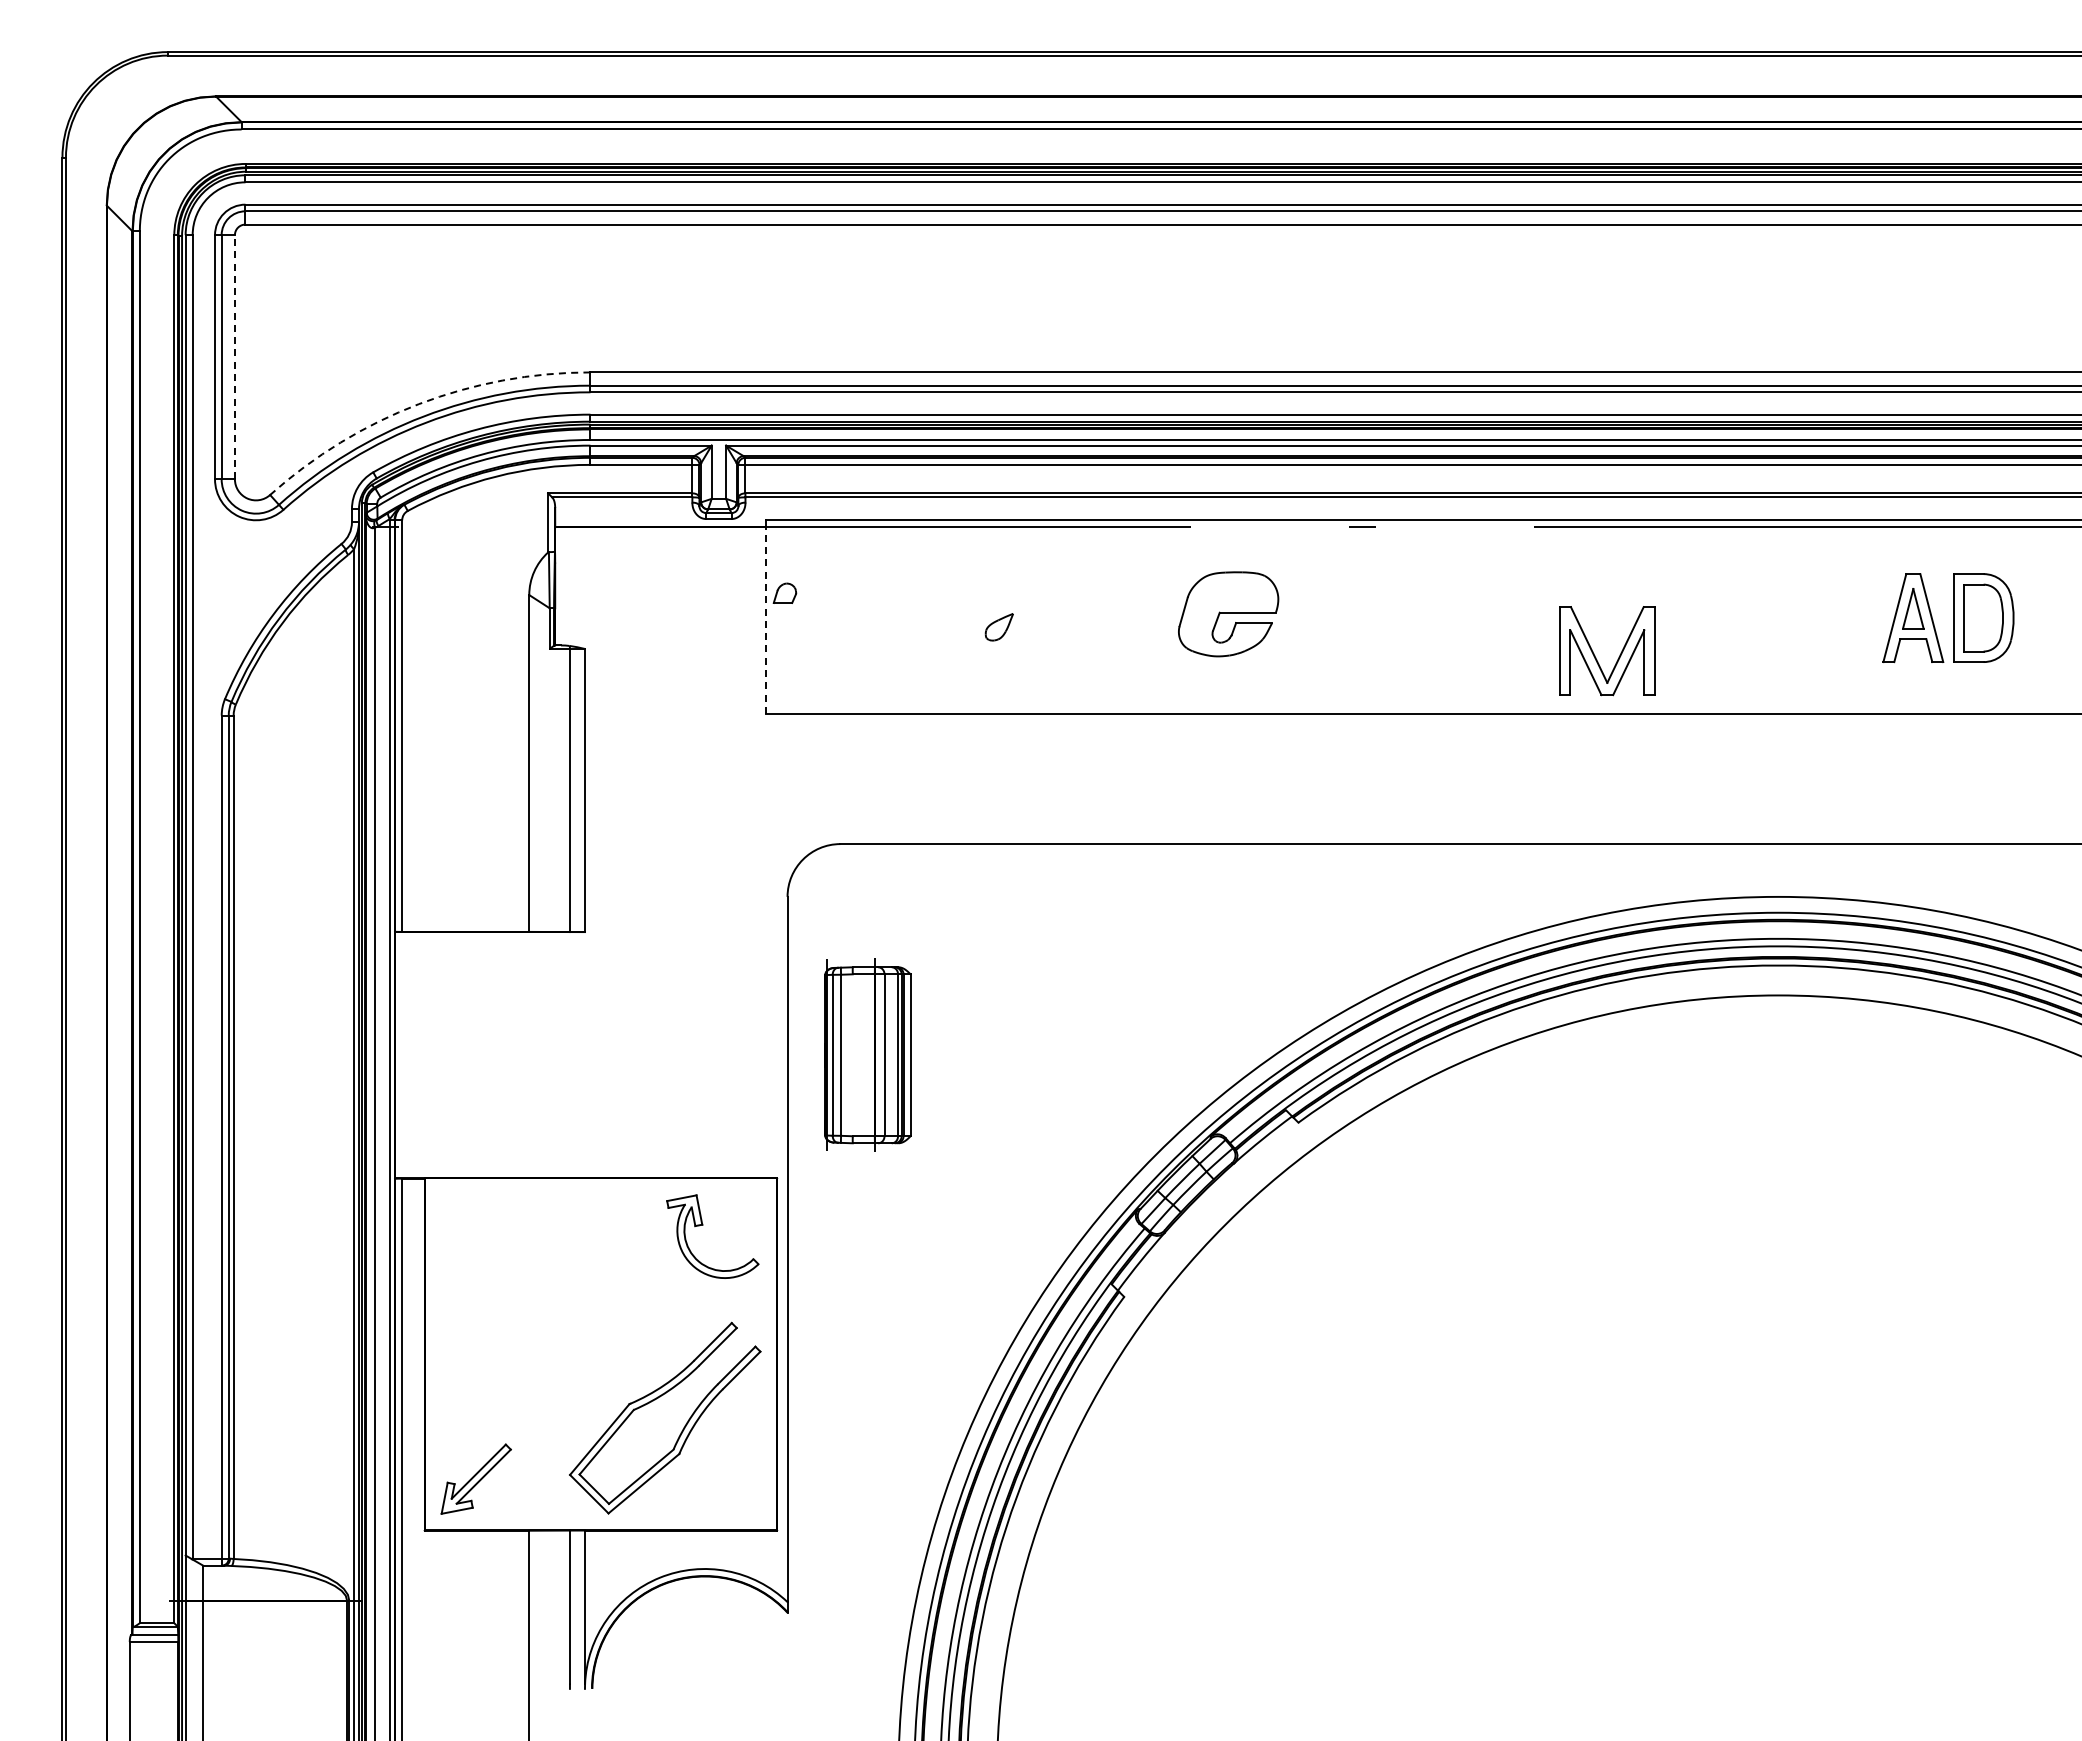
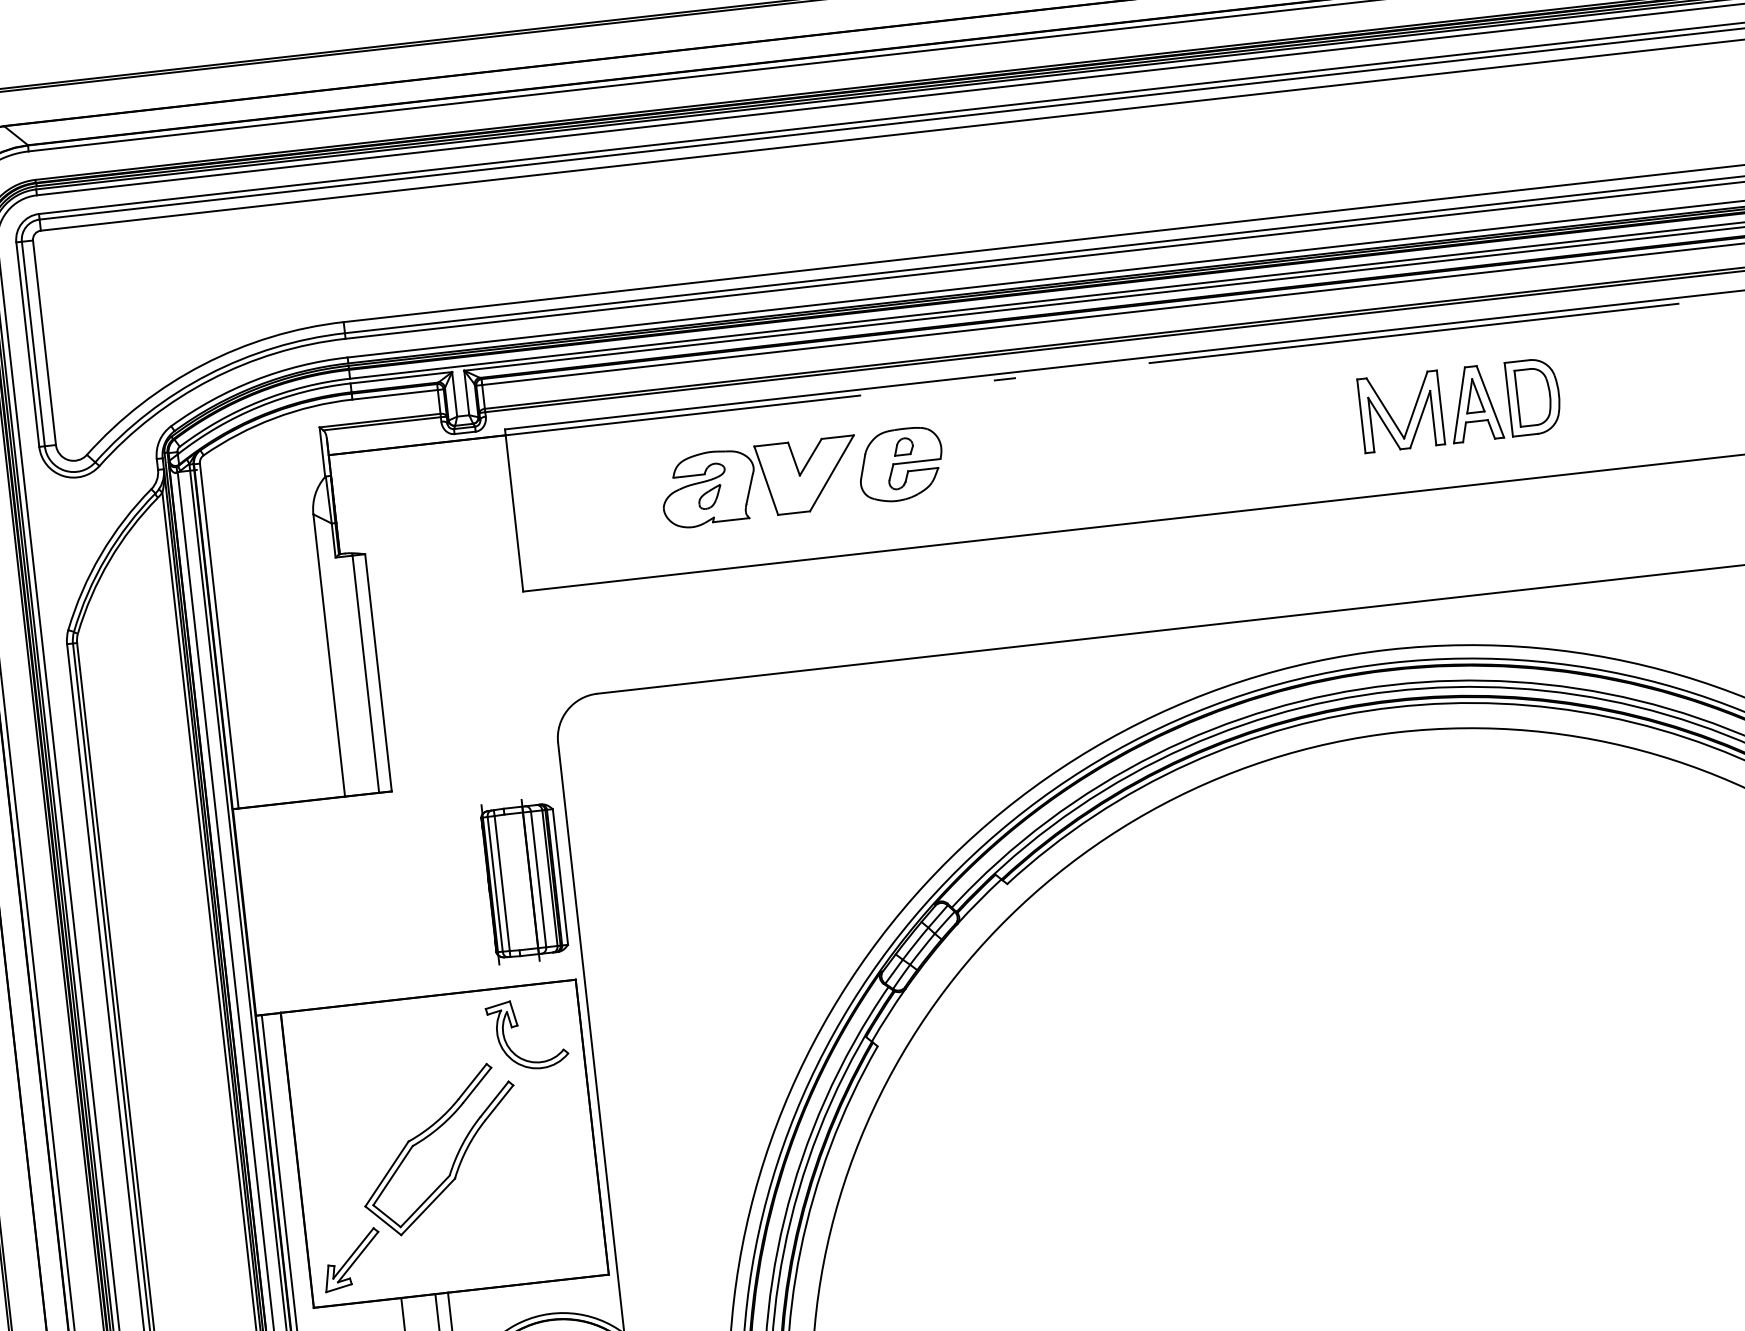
line: (234, 356) -> (44, 342), dashed -> solid
arc: (418, 404) -> (202, 365), dashed -> solid
part: (784, 592) -> (903, 446), moved
part: (1066, 615) -> (765, 481), added
line: (766, 620) -> (514, 513), dashed -> solid
part: (1619, 654) -> (1411, 413), moved
part: (867, 1054) -> (524, 880), moved
part: (655, 1400) -> (429, 1136), moved

